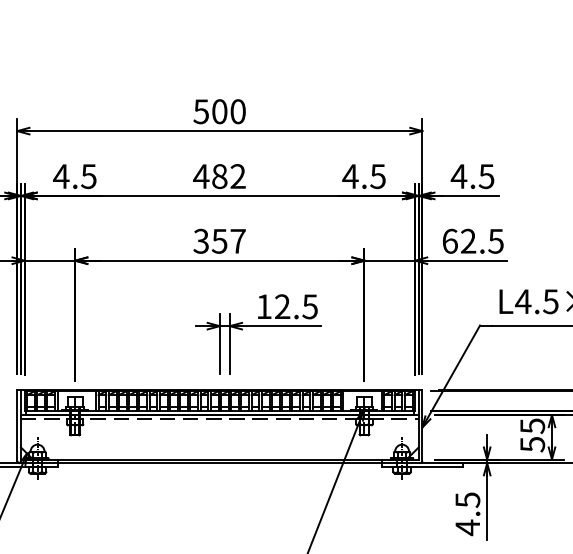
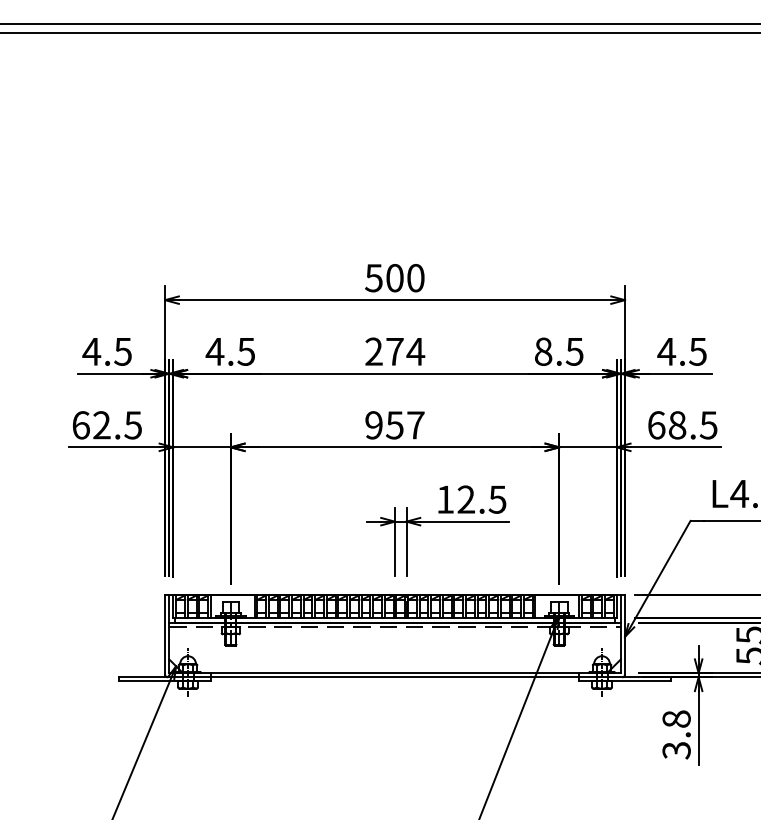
text: (219, 176) -> (394, 351), 482 -> 274
text: (350, 176) -> (543, 351), 4.5 -> 8.5
text: (200, 241) -> (373, 425), 357 -> 957
text: (468, 241) -> (677, 425), 62.5 -> 68.5
text: (467, 514) -> (676, 735), 4.5 -> 3.8

